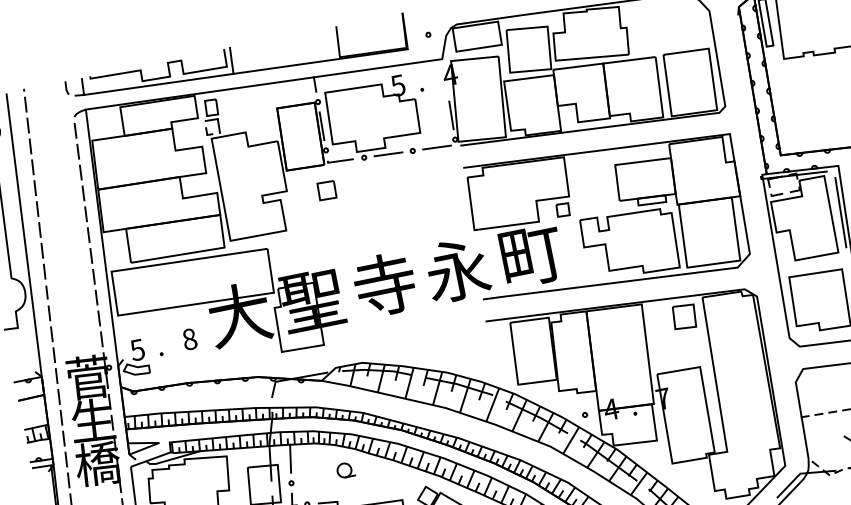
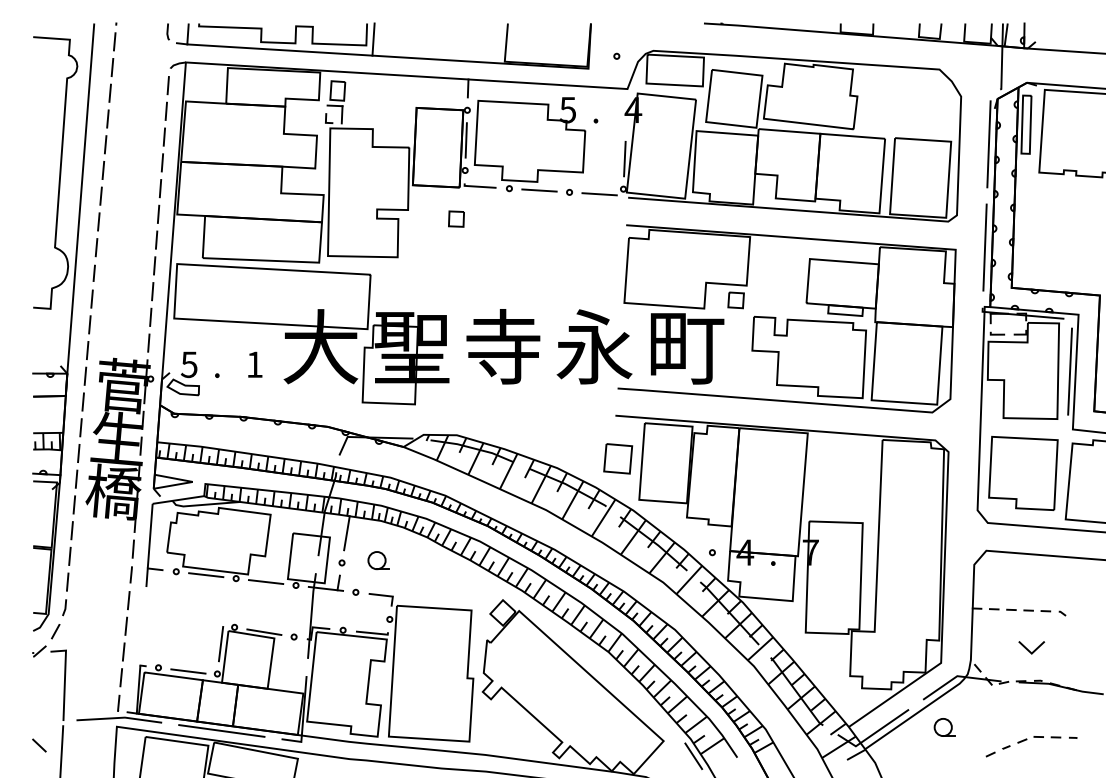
line: (738, 44) -> (988, 144), added
line: (752, 127) -> (984, 247), added
part: (326, 190) -> (456, 218), size x0.71
part: (684, 316) -> (618, 458), moved
text: (189, 339) -> (254, 364), 8 -> 1
part: (345, 470) -> (378, 560), moved

